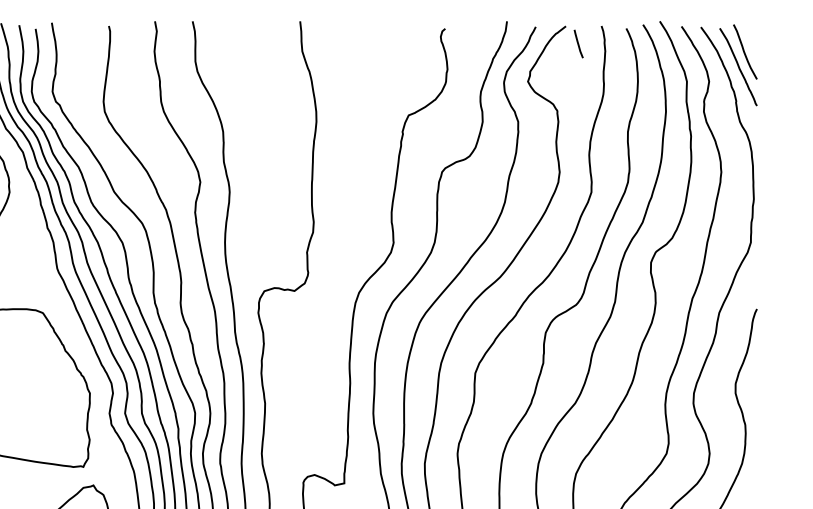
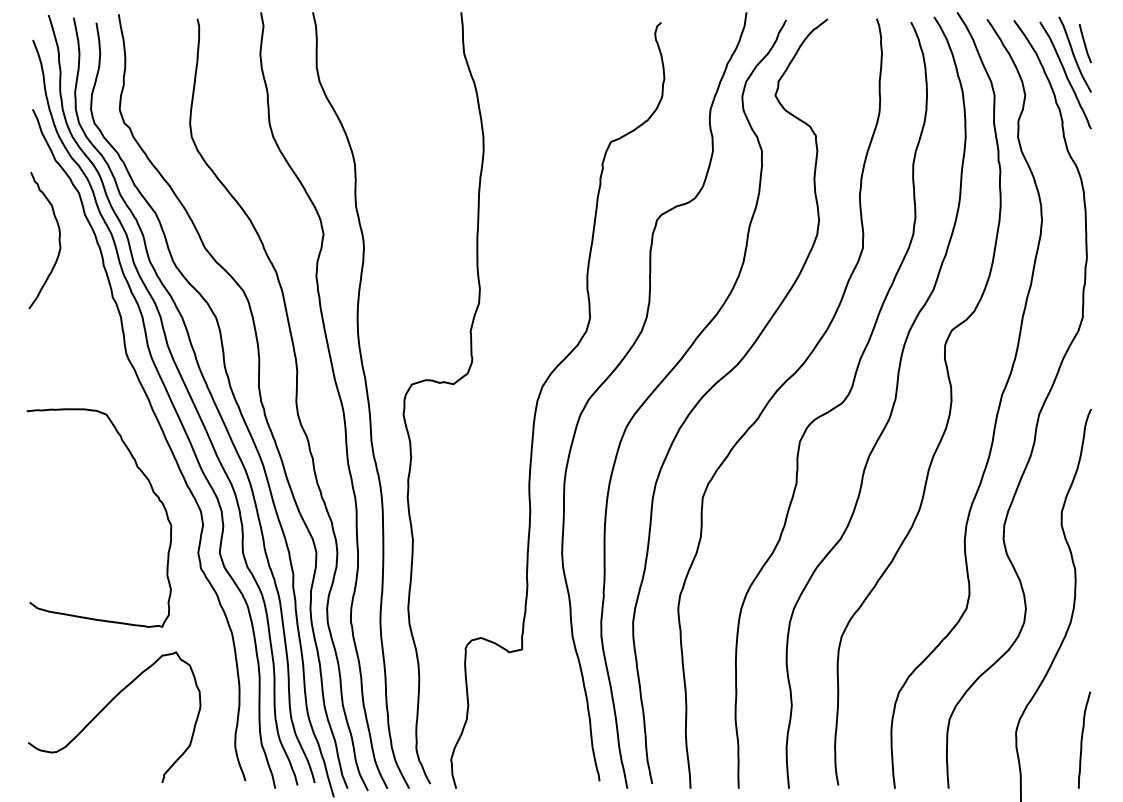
line: (578, 43) -> (1084, 43), moved

